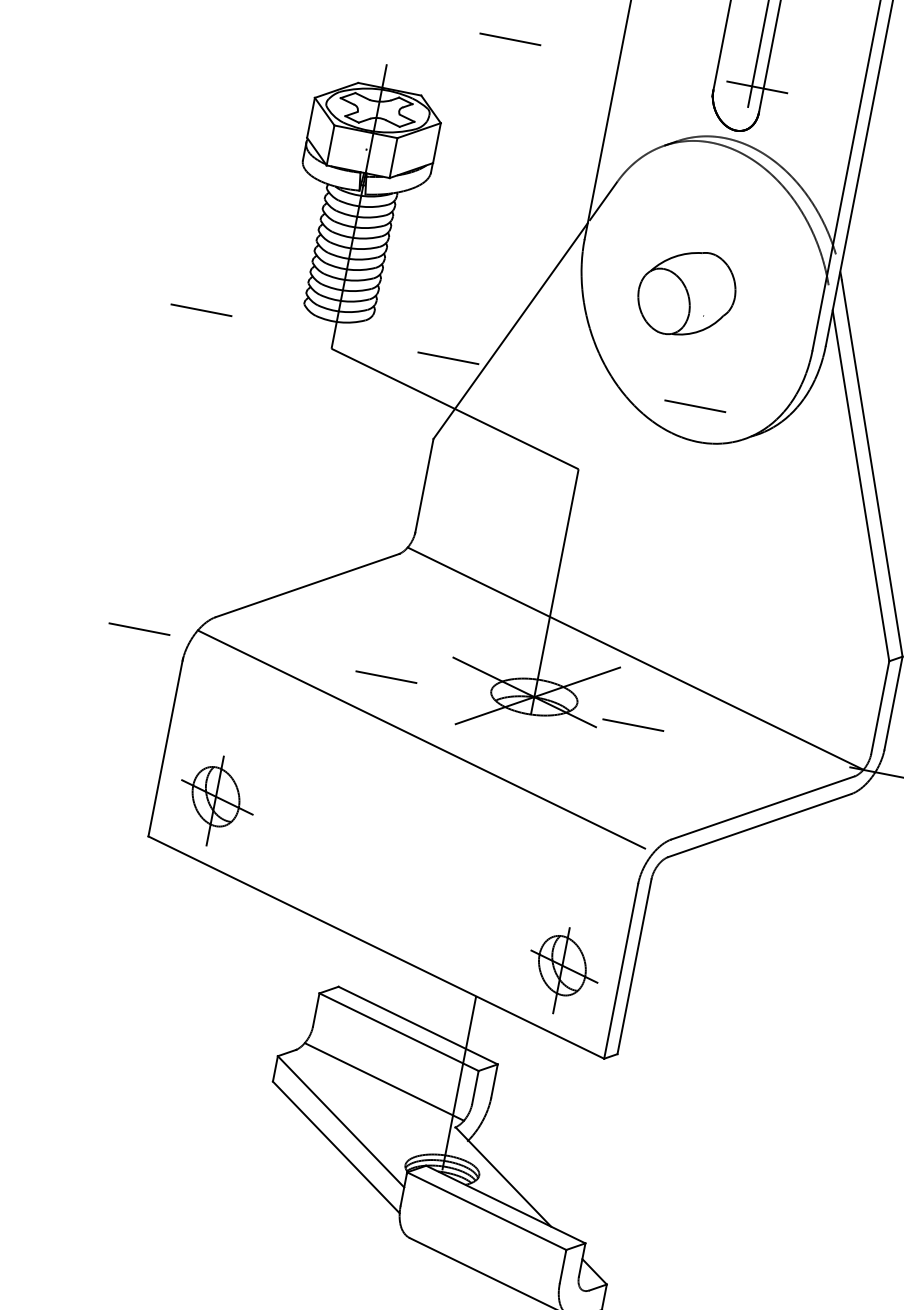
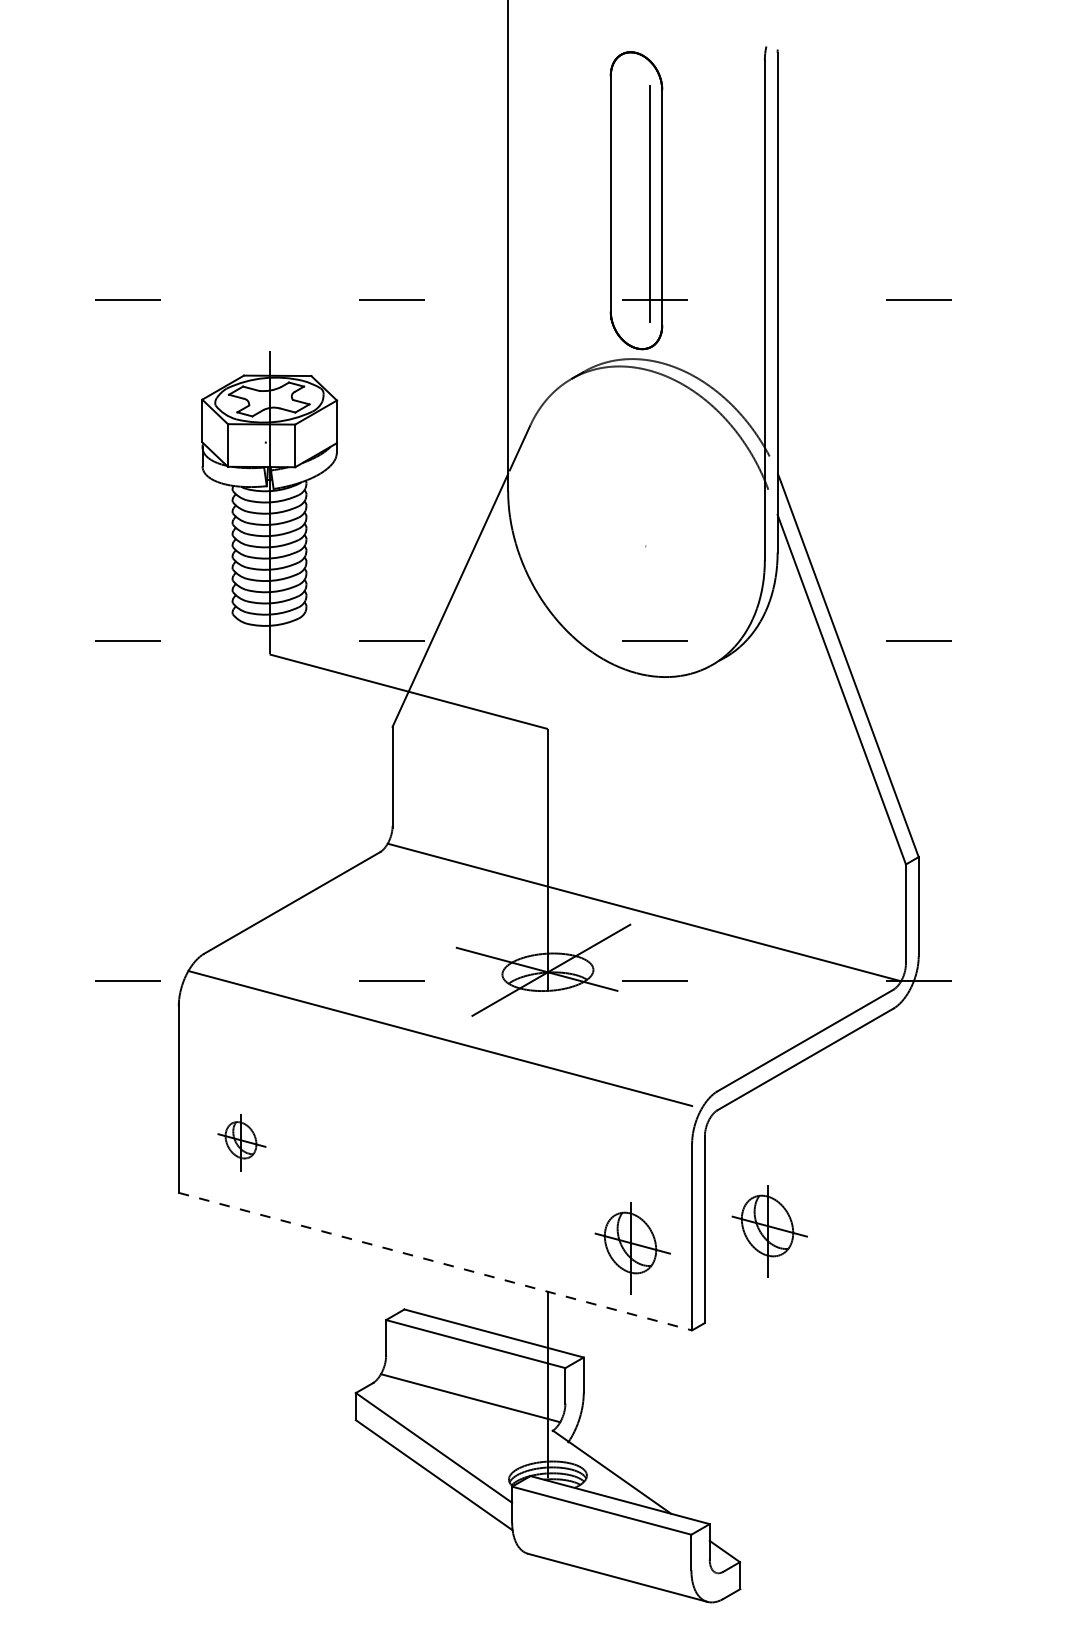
part: (687, 293) -> (624, 526), removed
part: (216, 800) -> (241, 1142), size x0.6
line: (376, 947) -> (435, 1261), solid -> dashed
part: (694, 980) -> (769, 1231), added

